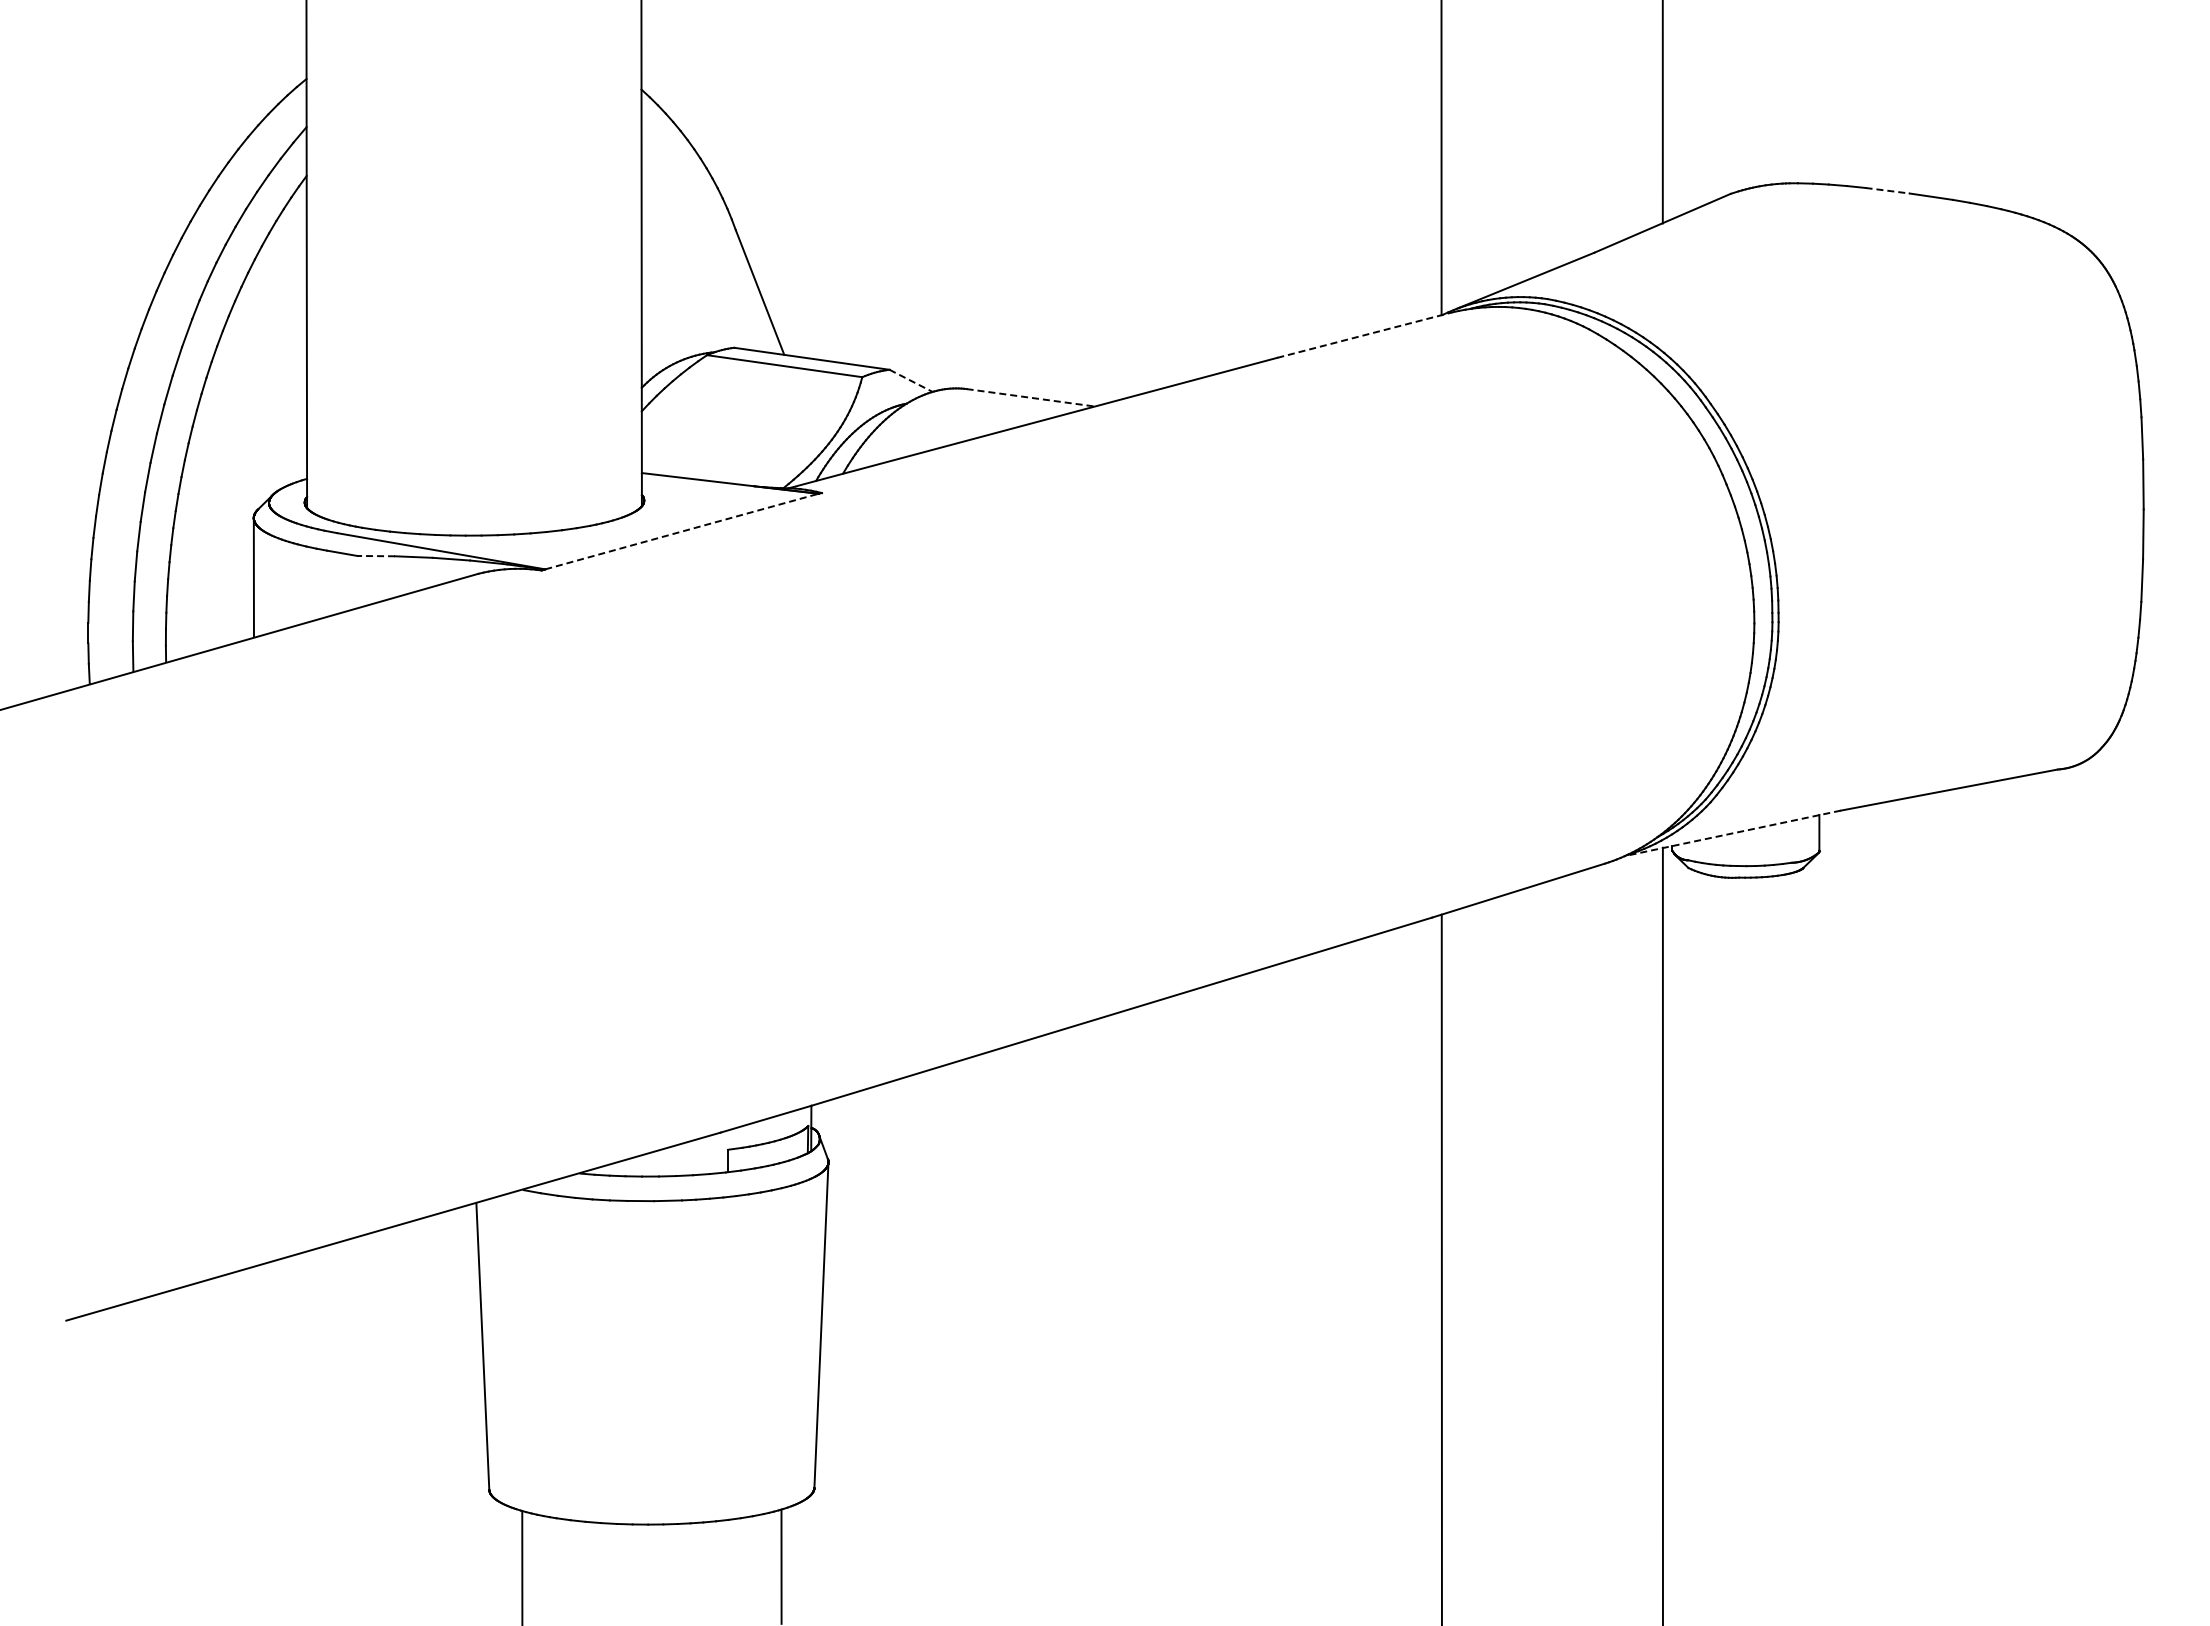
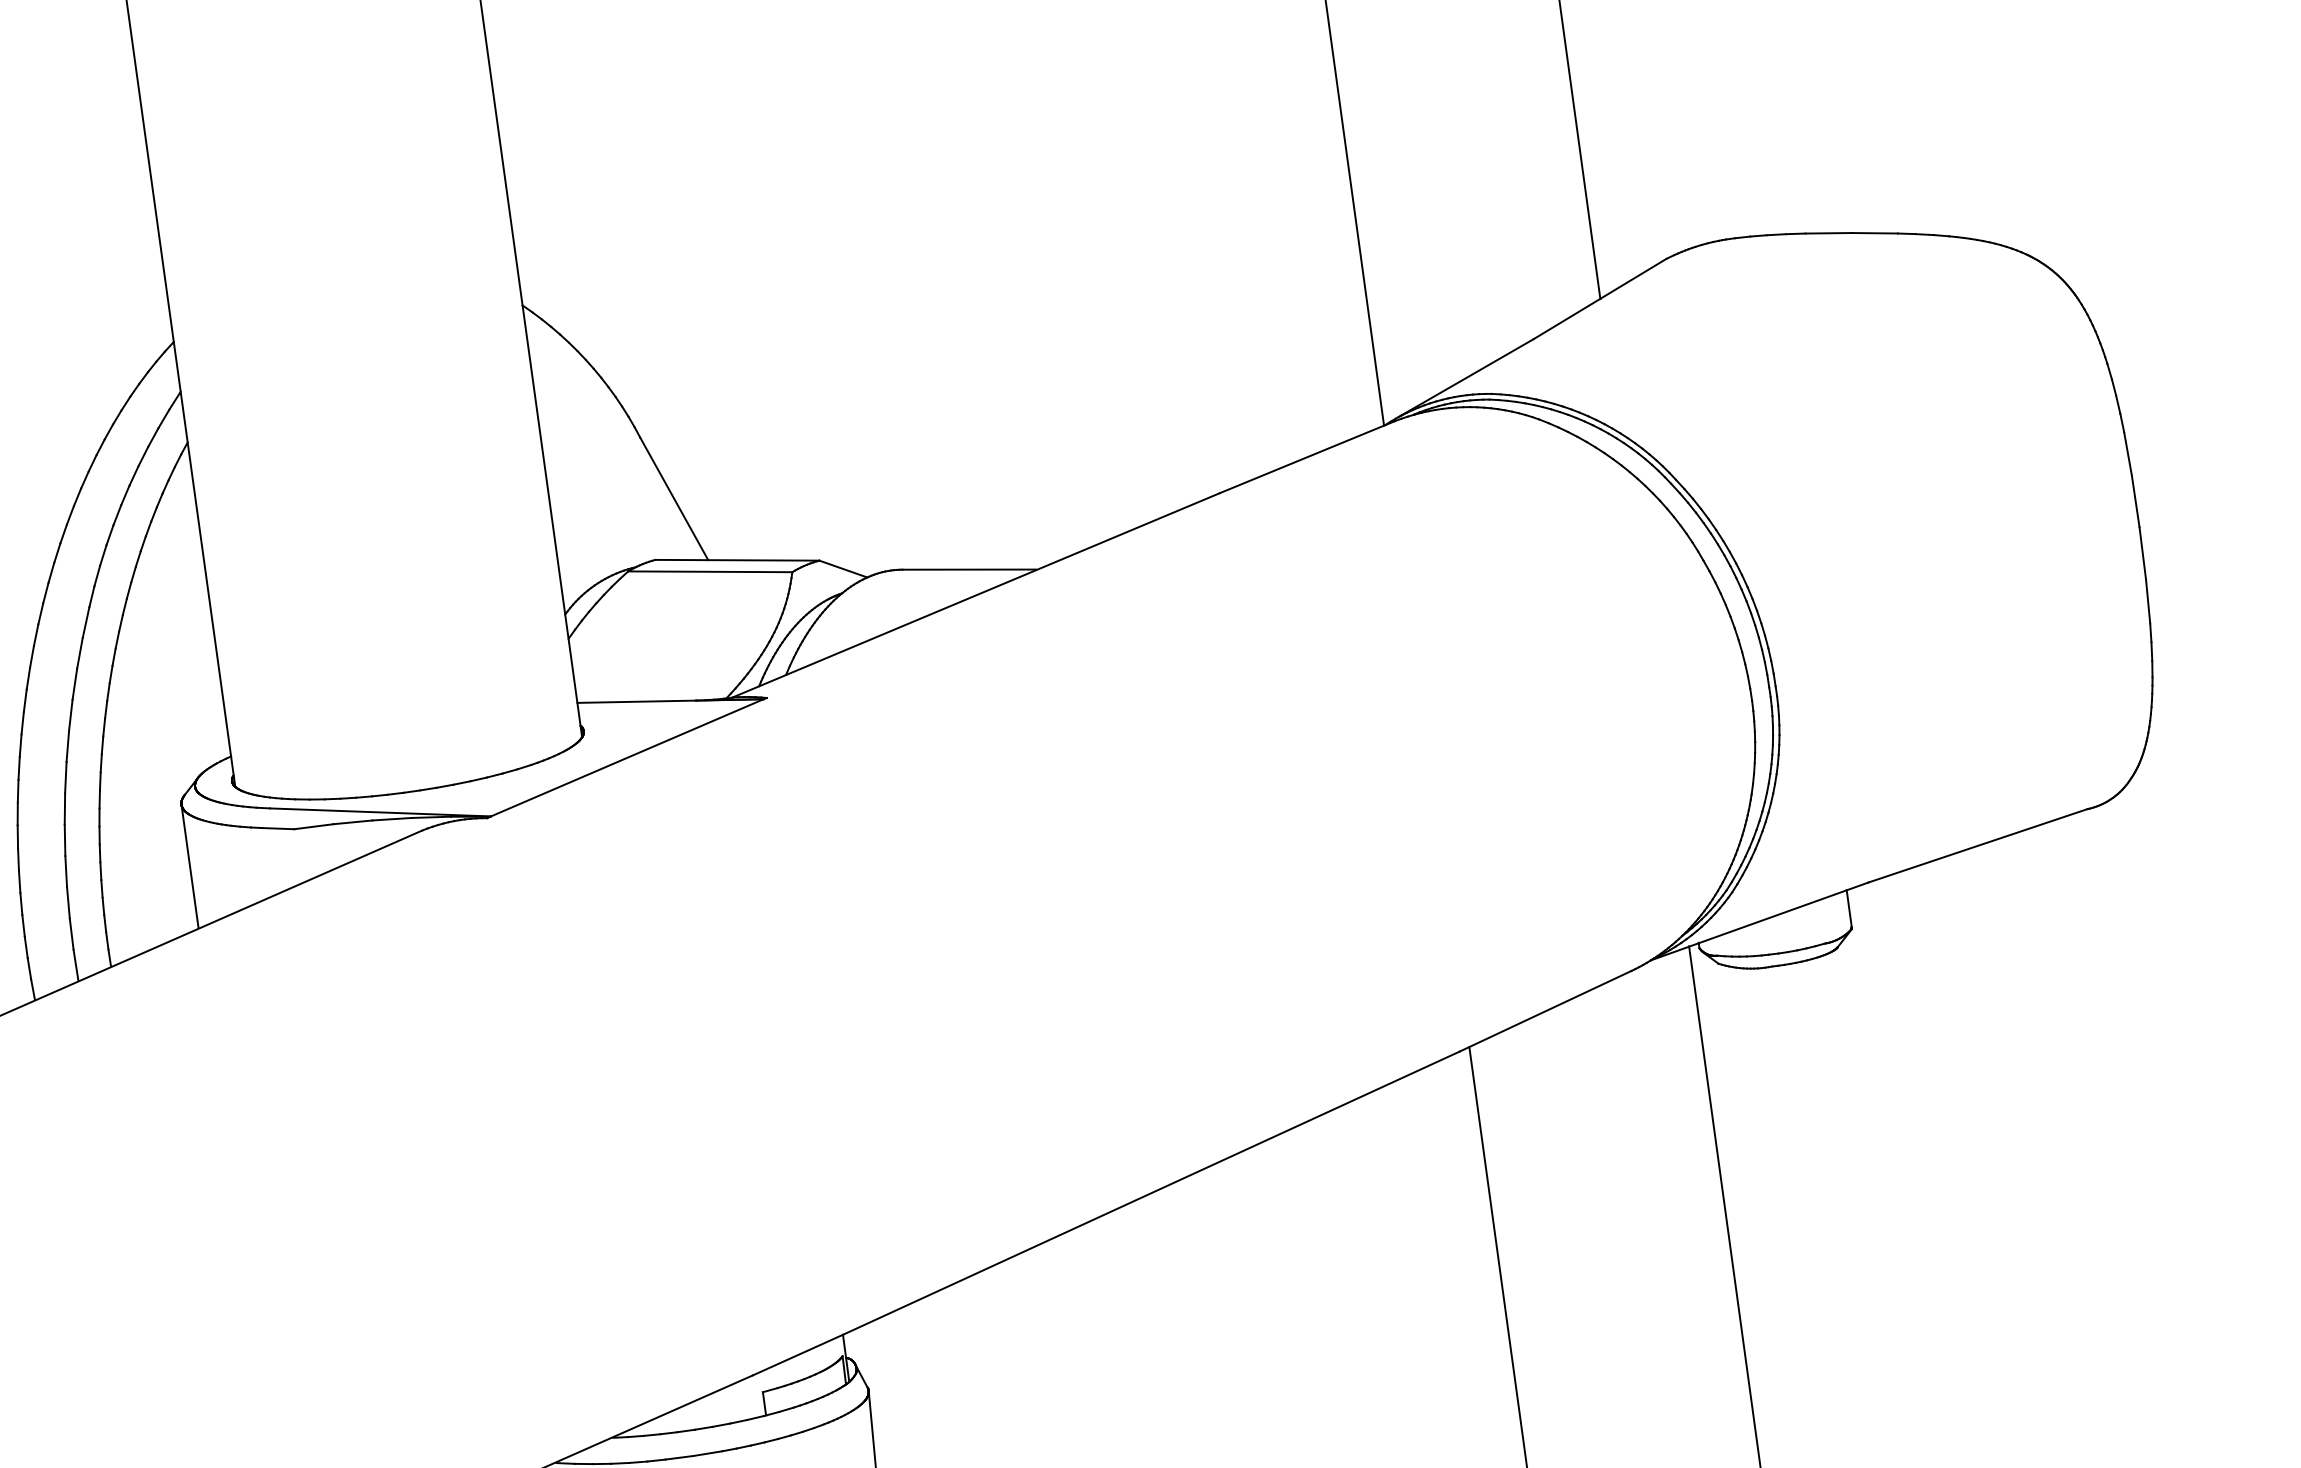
line: (1888, 190) -> (1829, 232), dashed -> solid
line: (1365, 335) -> (1308, 457), dashed -> solid
line: (911, 381) -> (843, 569), dashed -> solid
line: (1030, 397) -> (969, 569), dashed -> solid
line: (681, 531) -> (626, 757), dashed -> solid
line: (376, 556) -> (314, 827), dashed -> solid
line: (1732, 833) -> (1759, 921), dashed -> solid

